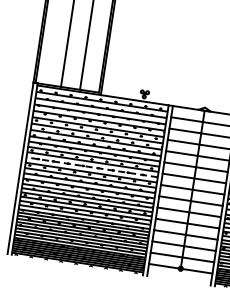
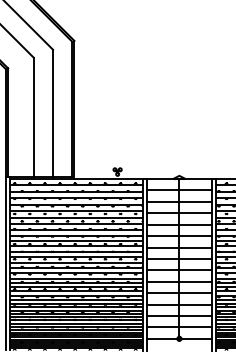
line: (92, 167) -> (76, 251), dashed -> solid

